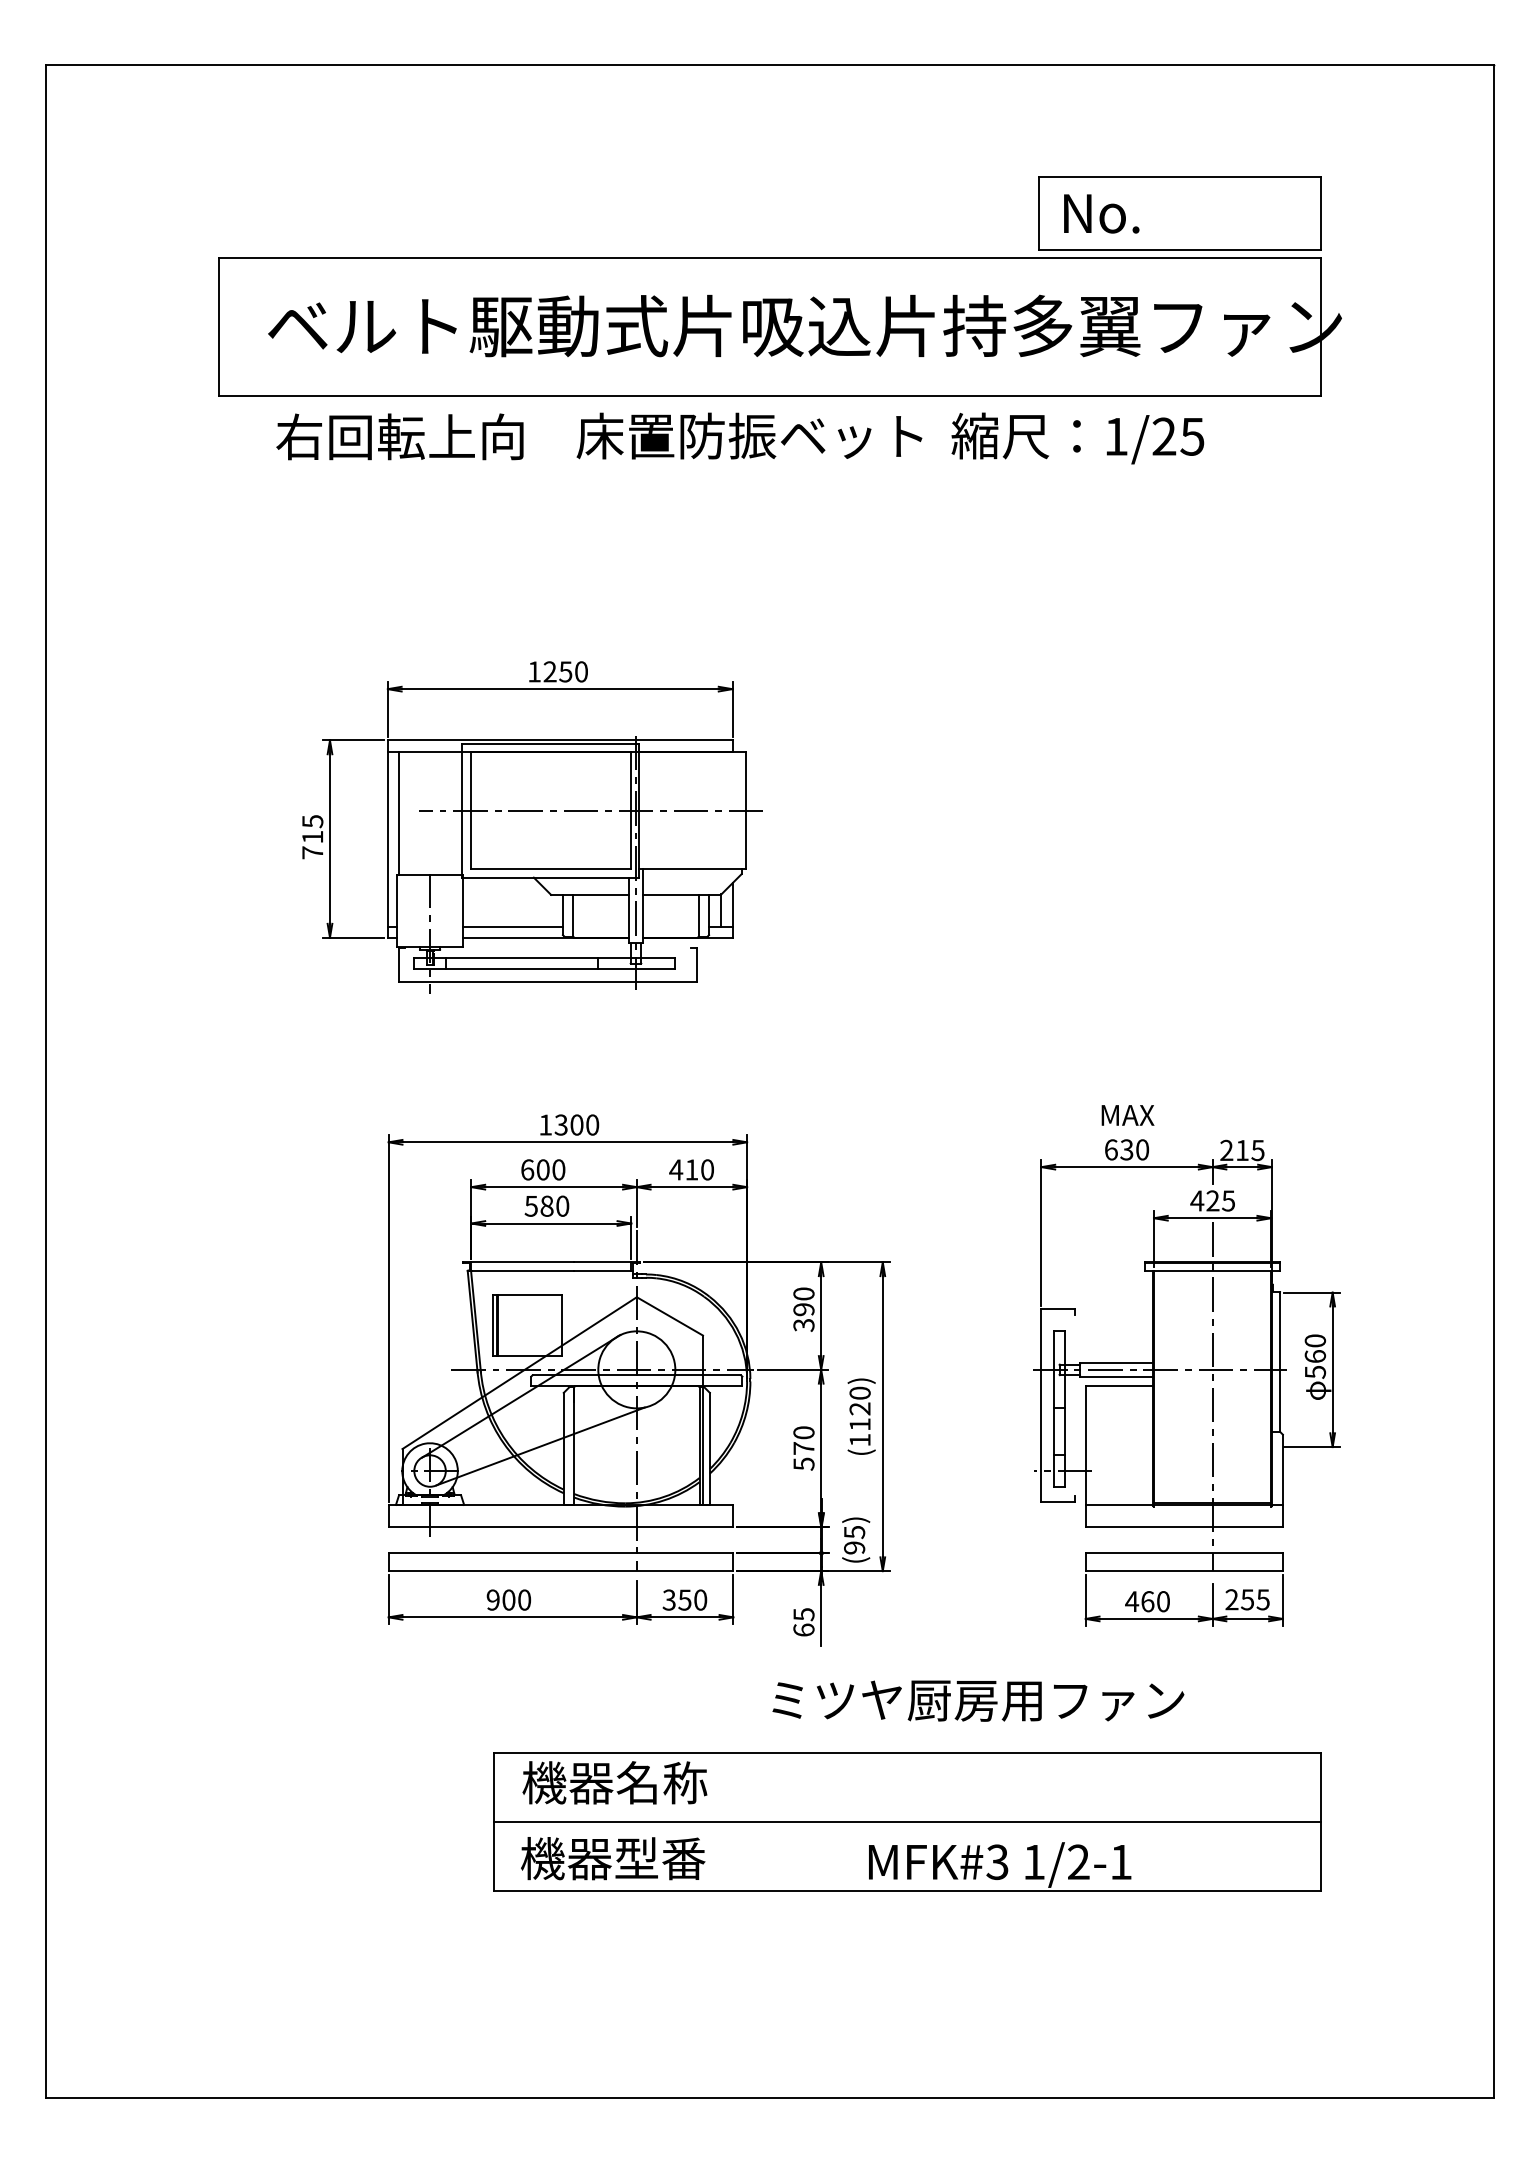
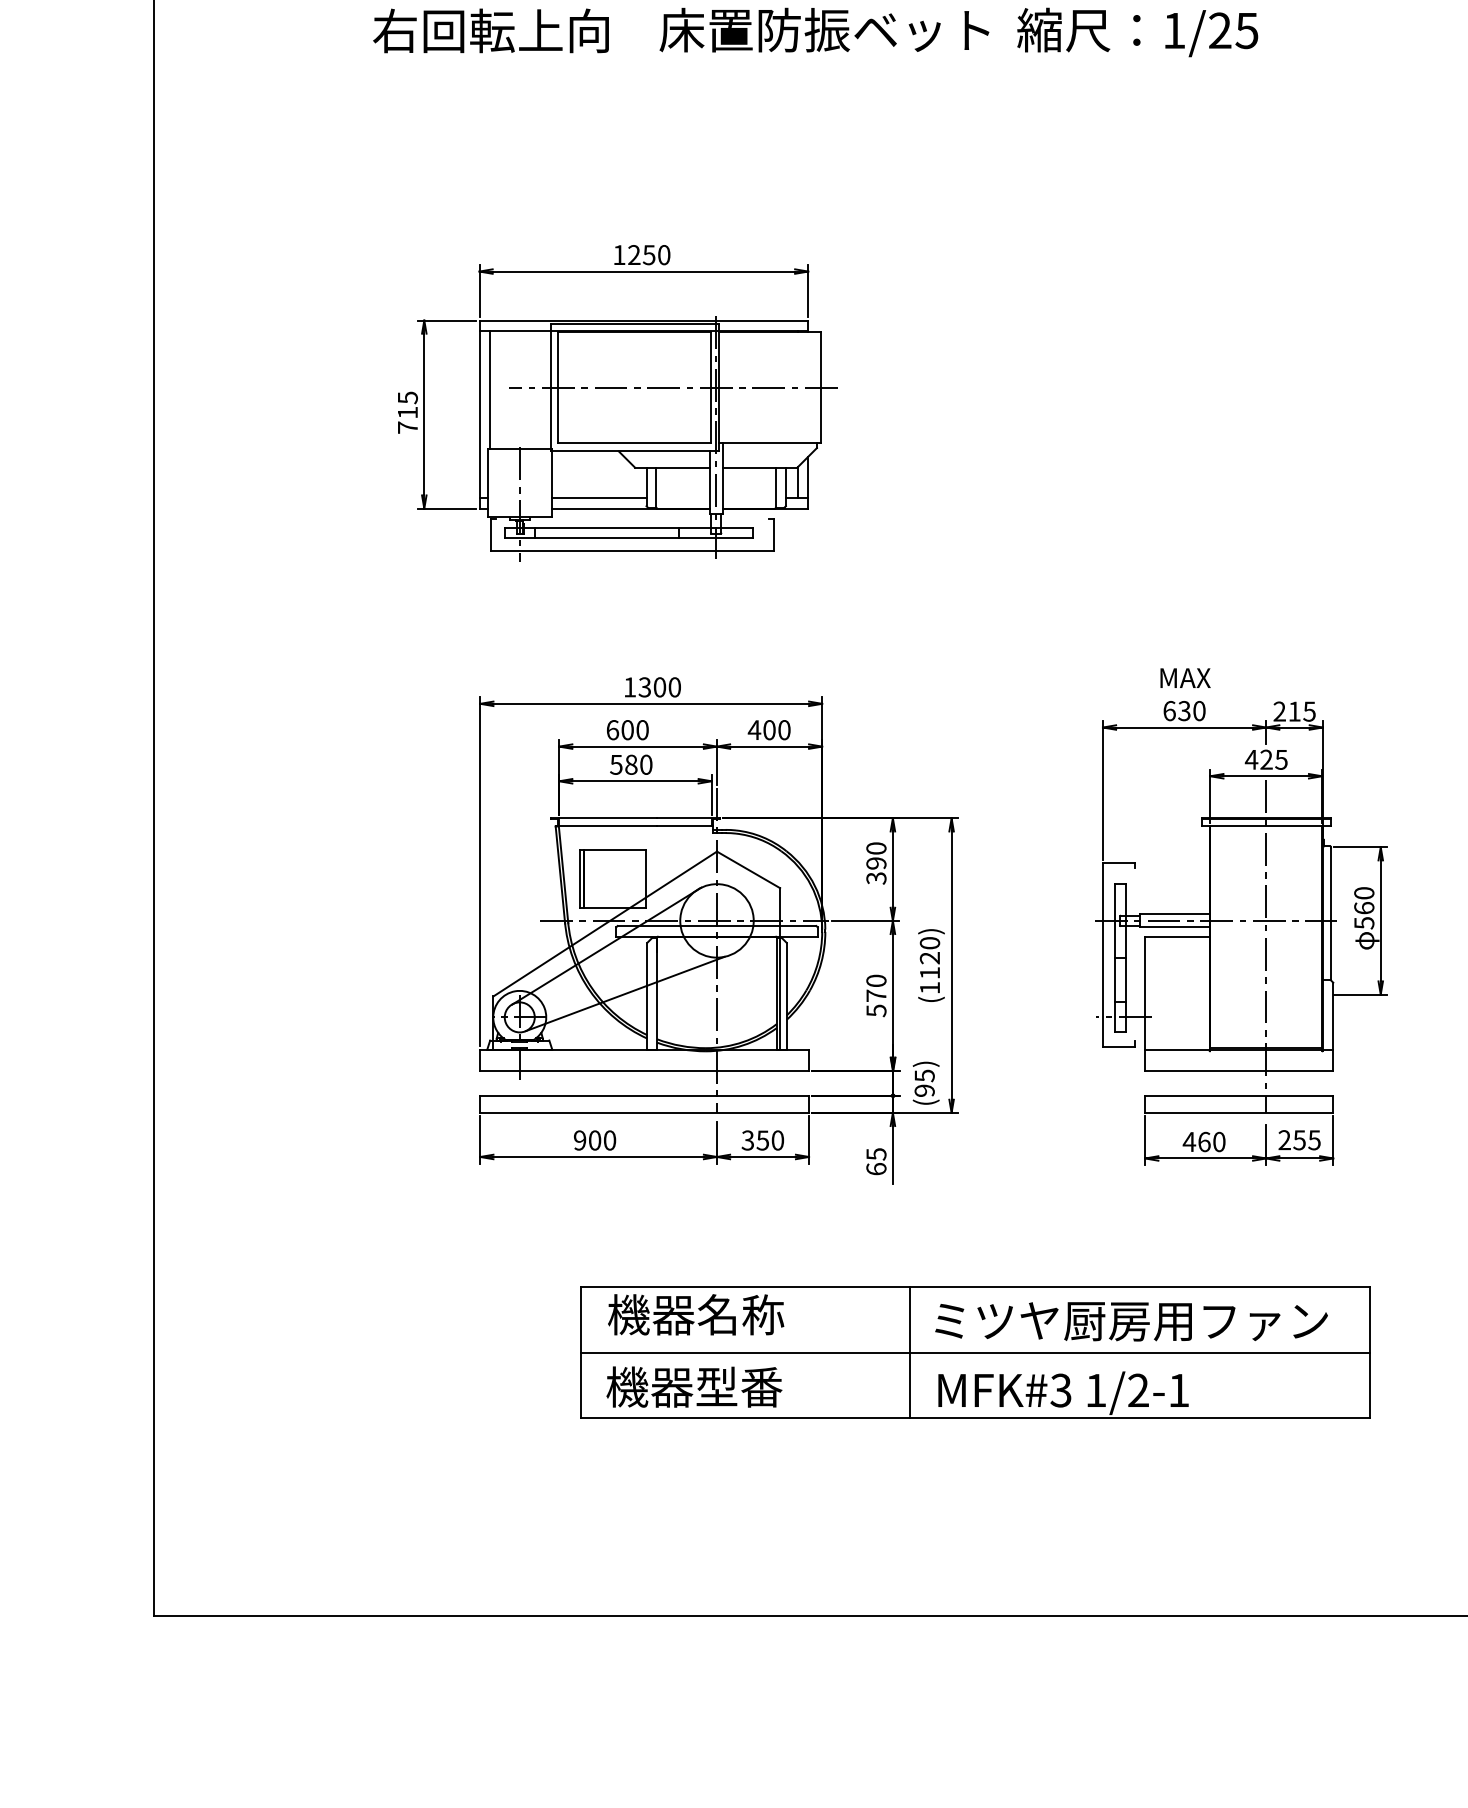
text: (691, 1169) -> (769, 729), 410 -> 400
text: (978, 1700) -> (1131, 1321), moved
line: (838, 1822) -> (909, 1352), added

